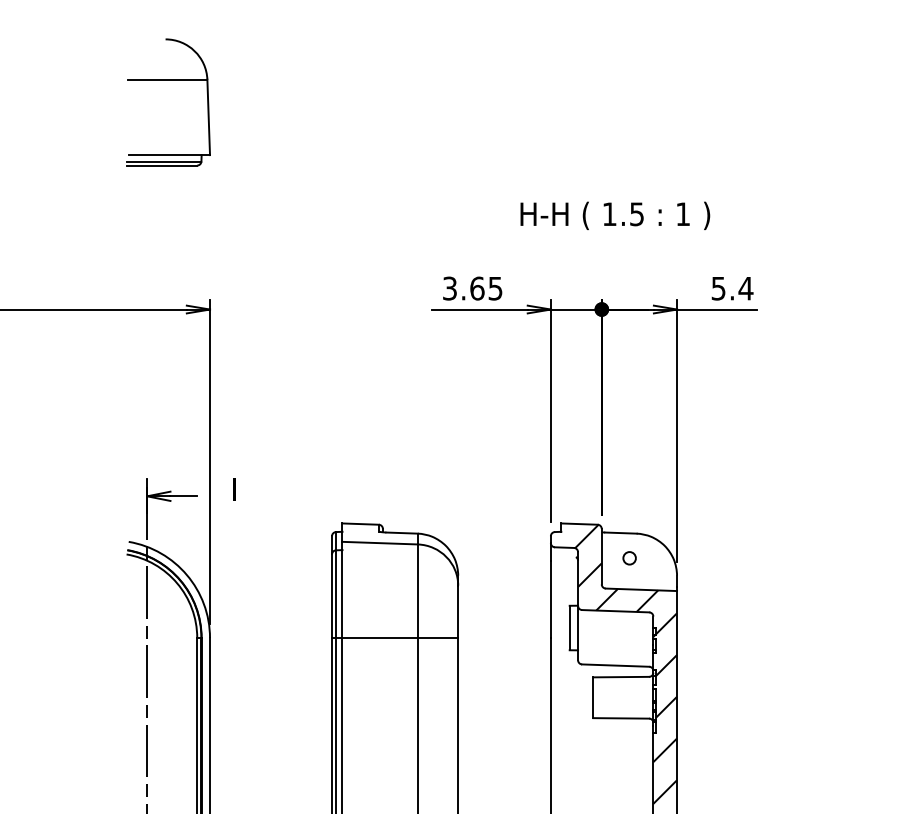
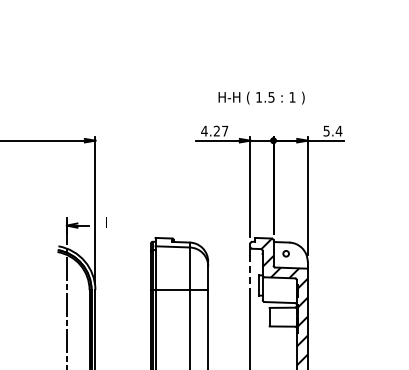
part: (168, 80) -> (76, 36), removed
text: (614, 214) -> (261, 97), moved
text: (471, 287) -> (214, 130), 3.65 -> 4.27
line: (551, 601) -> (250, 273), solid -> dashed

